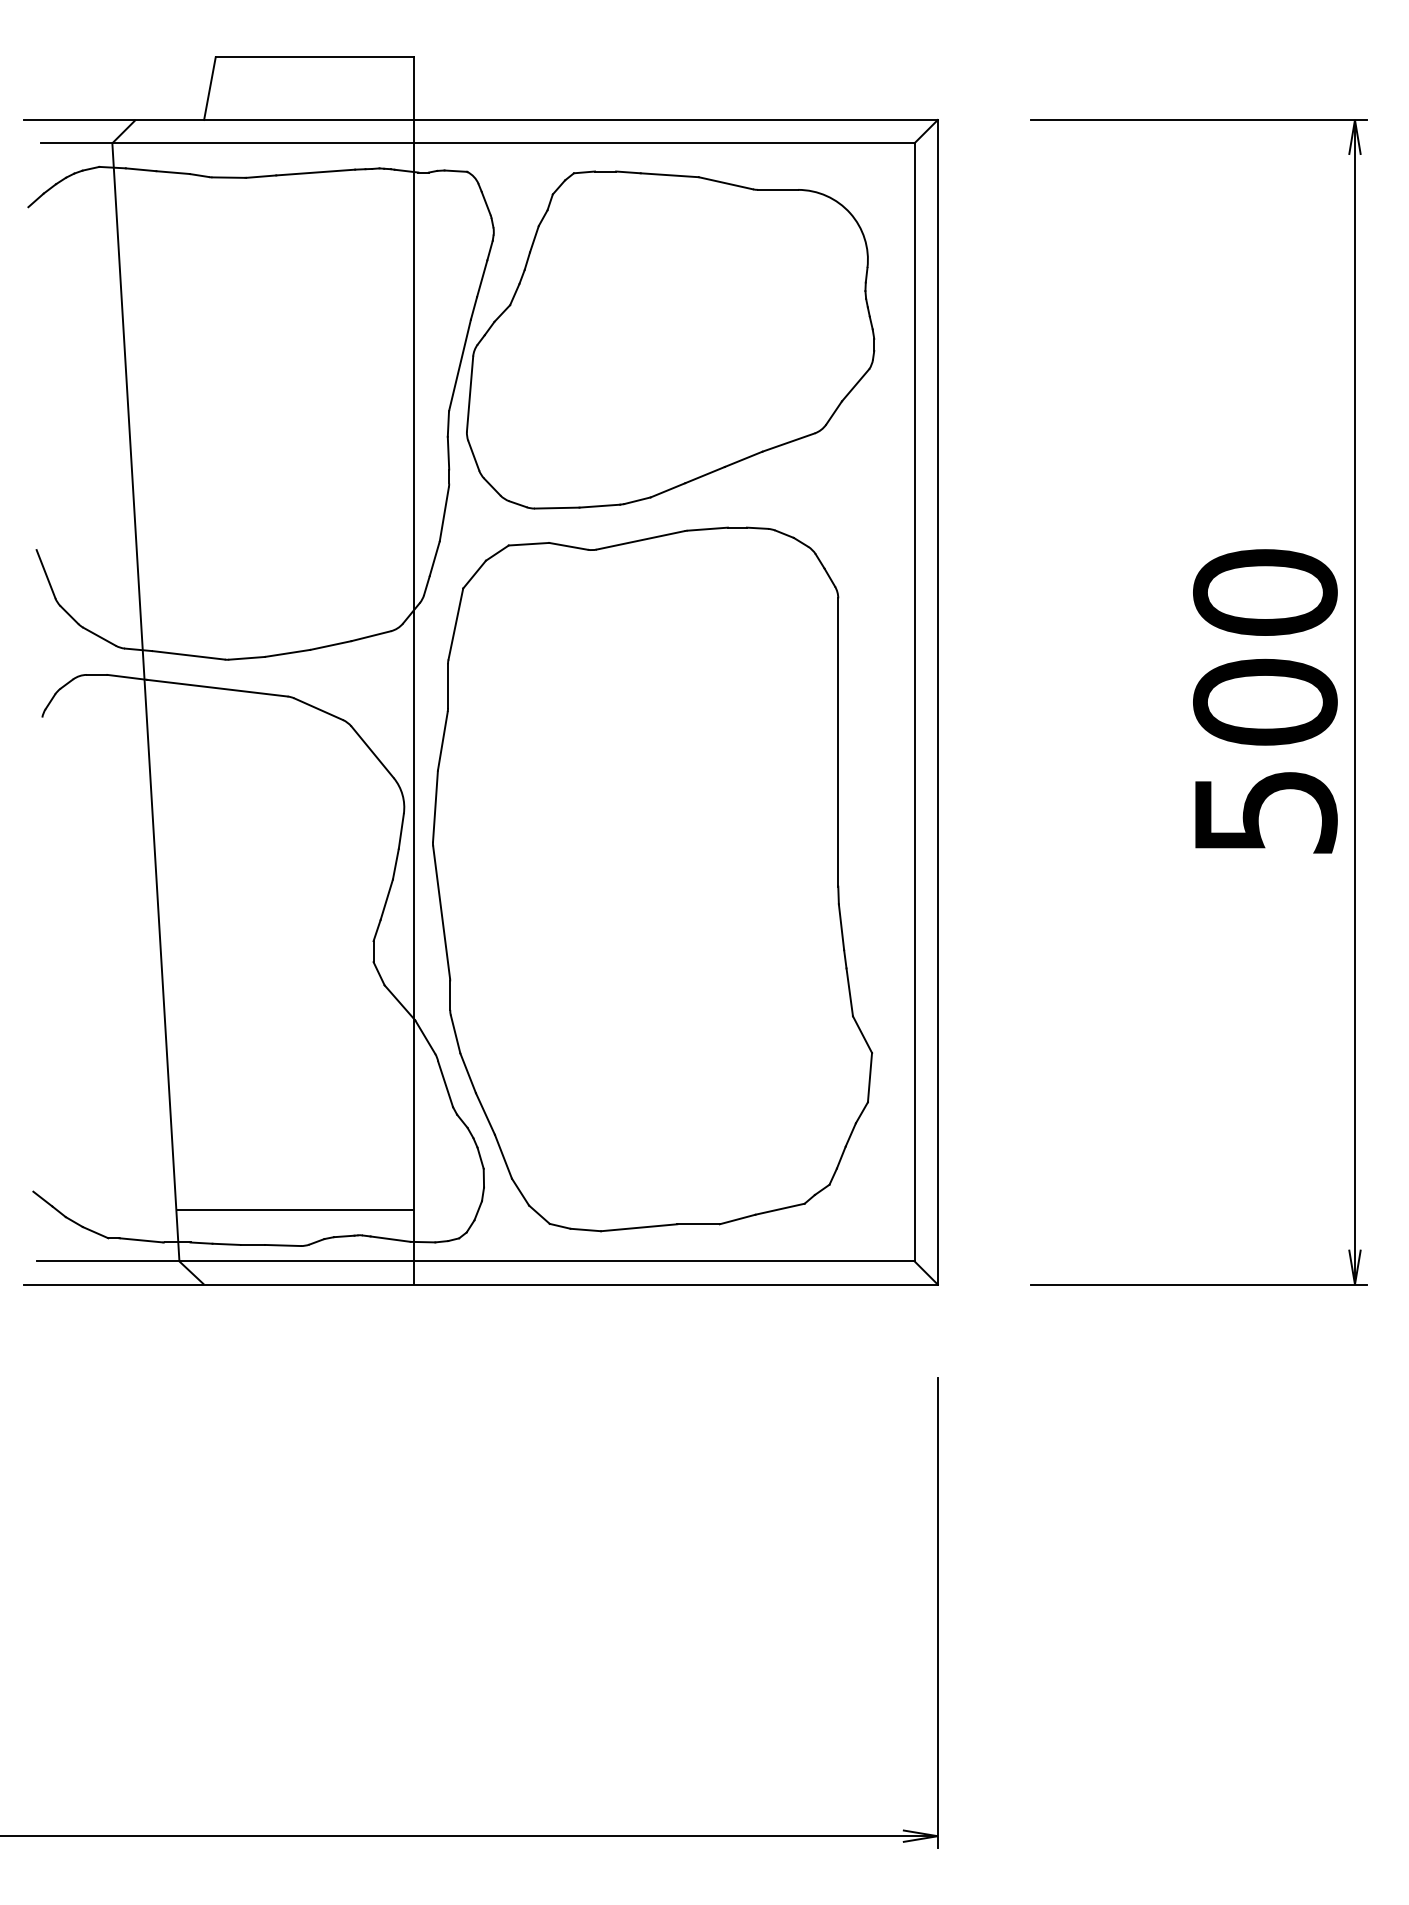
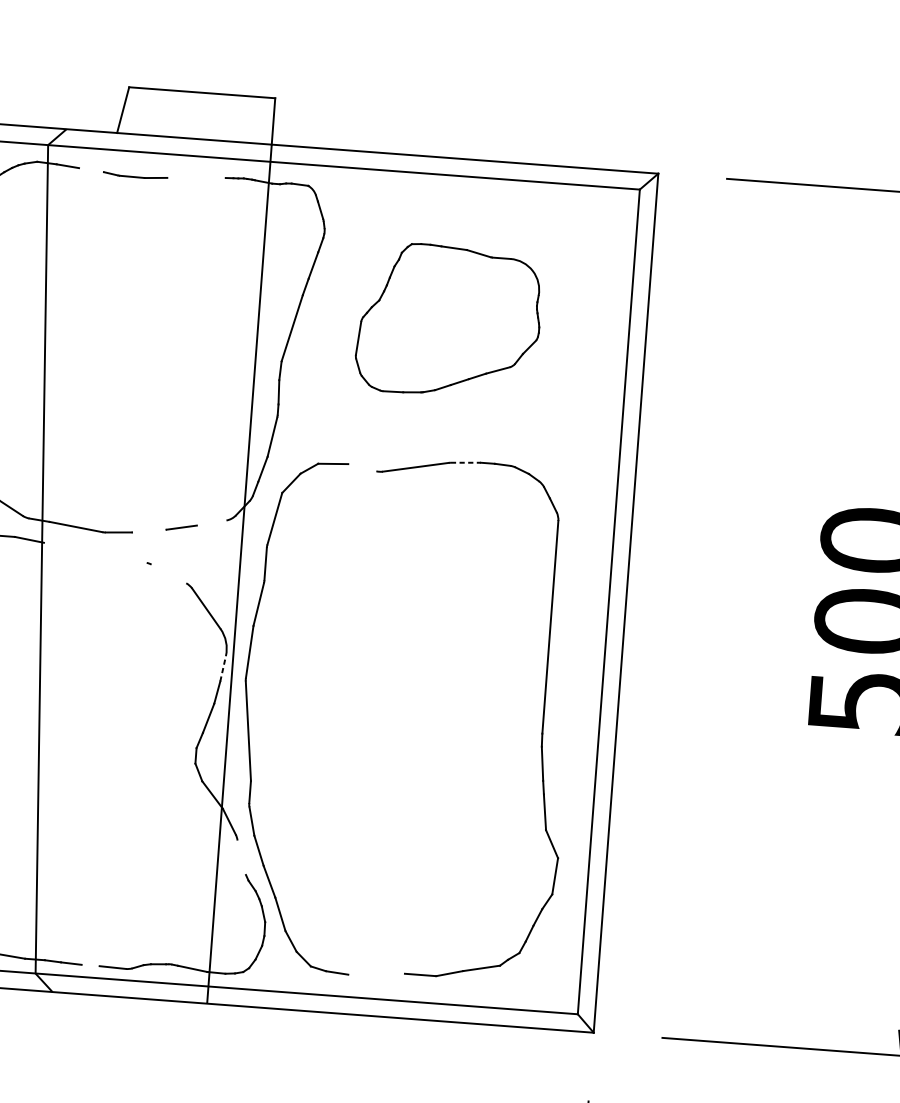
line: (172, 172) -> (90, 169), removed
line: (315, 172) -> (196, 177), removed
part: (670, 339) -> (448, 320), size x0.6
line: (708, 529) -> (466, 463), solid -> dashed
line: (568, 545) -> (362, 467), removed
line: (370, 636) -> (211, 523), removed
line: (287, 652) -> (149, 530), removed
line: (217, 687) -> (95, 552), removed
line: (318, 709) -> (168, 574), removed
line: (401, 831) -> (223, 668), solid -> dashed
line: (445, 1084) -> (241, 857), removed
line: (294, 1210) -> (123, 942), removed
line: (639, 1227) -> (376, 974), removed
line: (252, 1244) -> (90, 965), removed

